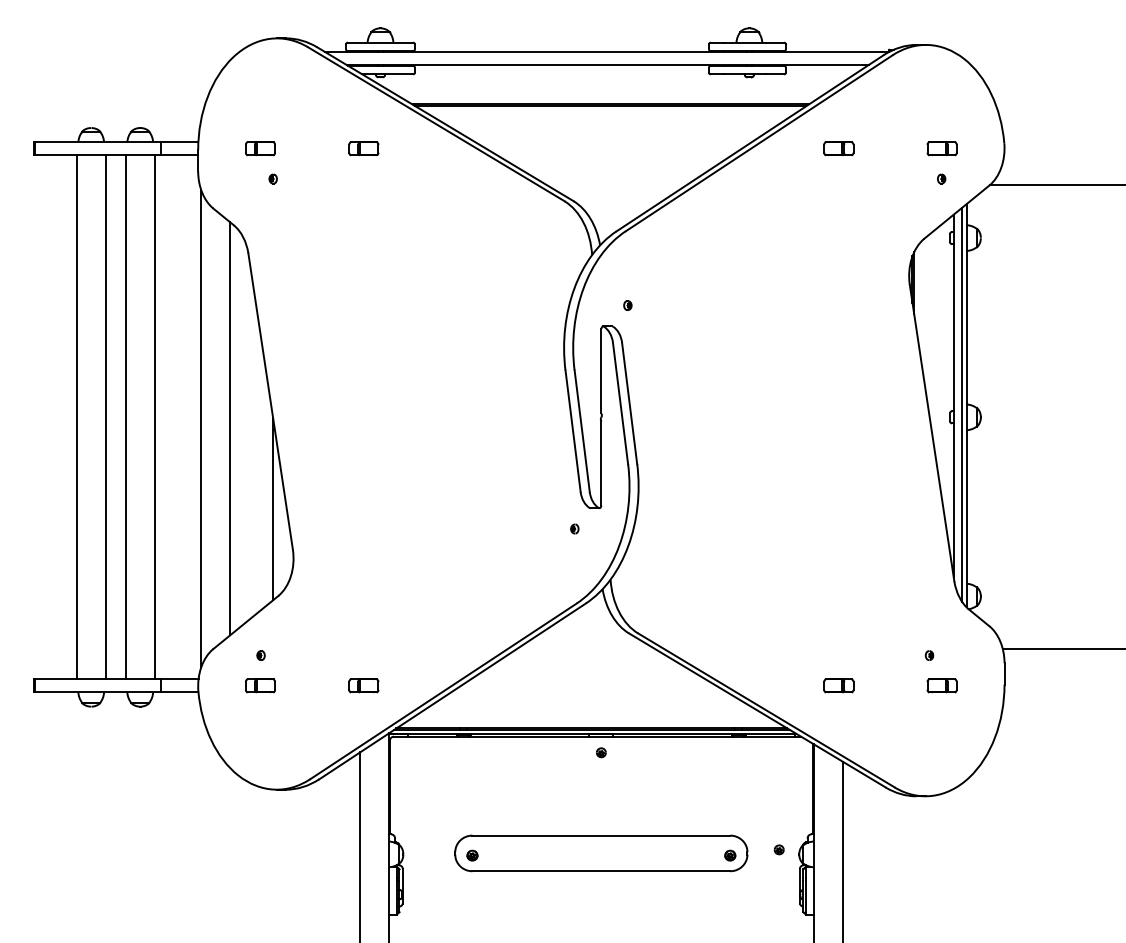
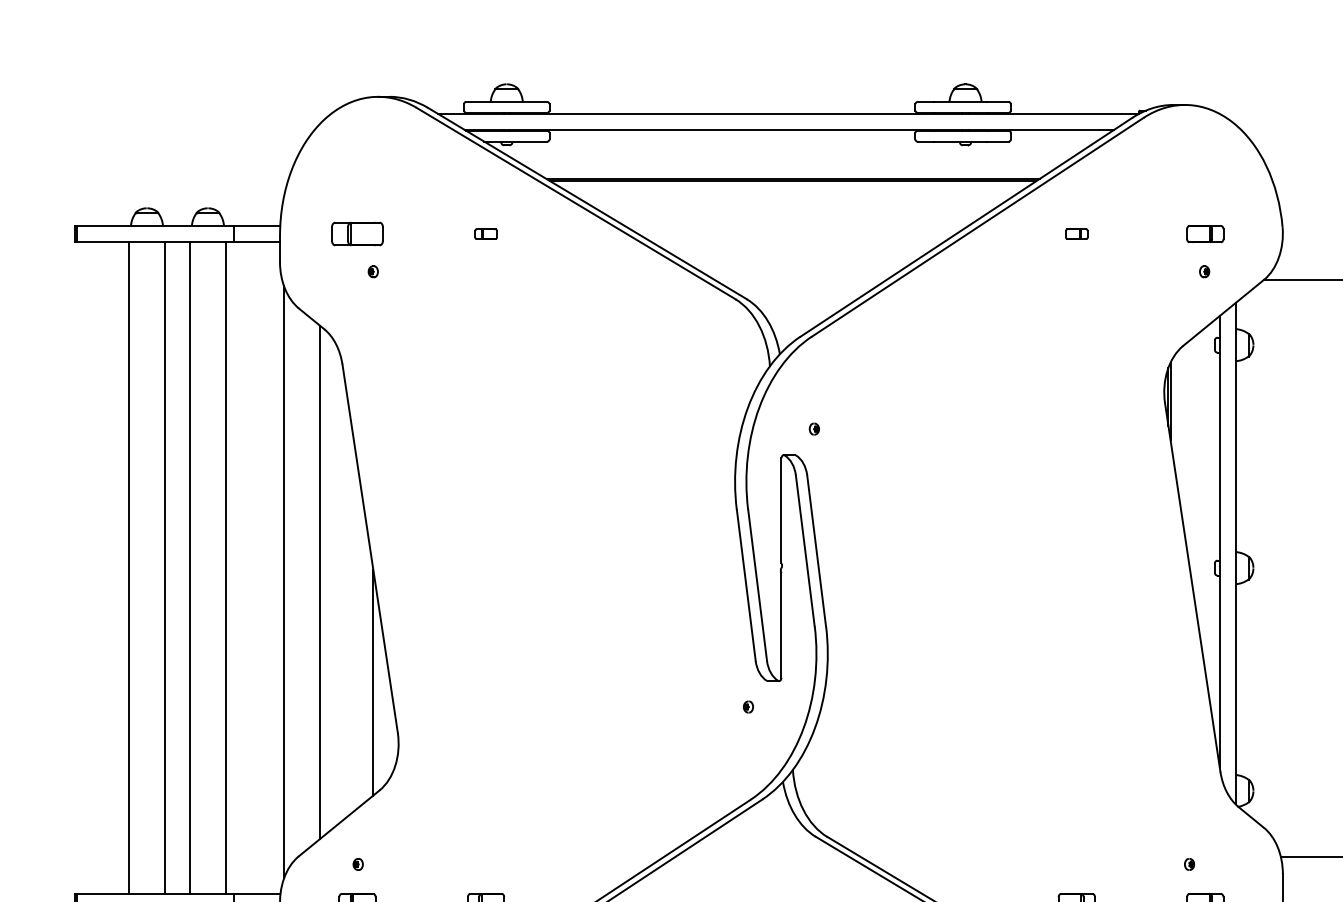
part: (260, 148) -> (357, 233), size x1.4
part: (363, 148) -> (485, 233), size x0.6
part: (838, 148) -> (1076, 233), size x0.6
line: (962, 404) -> (1230, 552), removed

